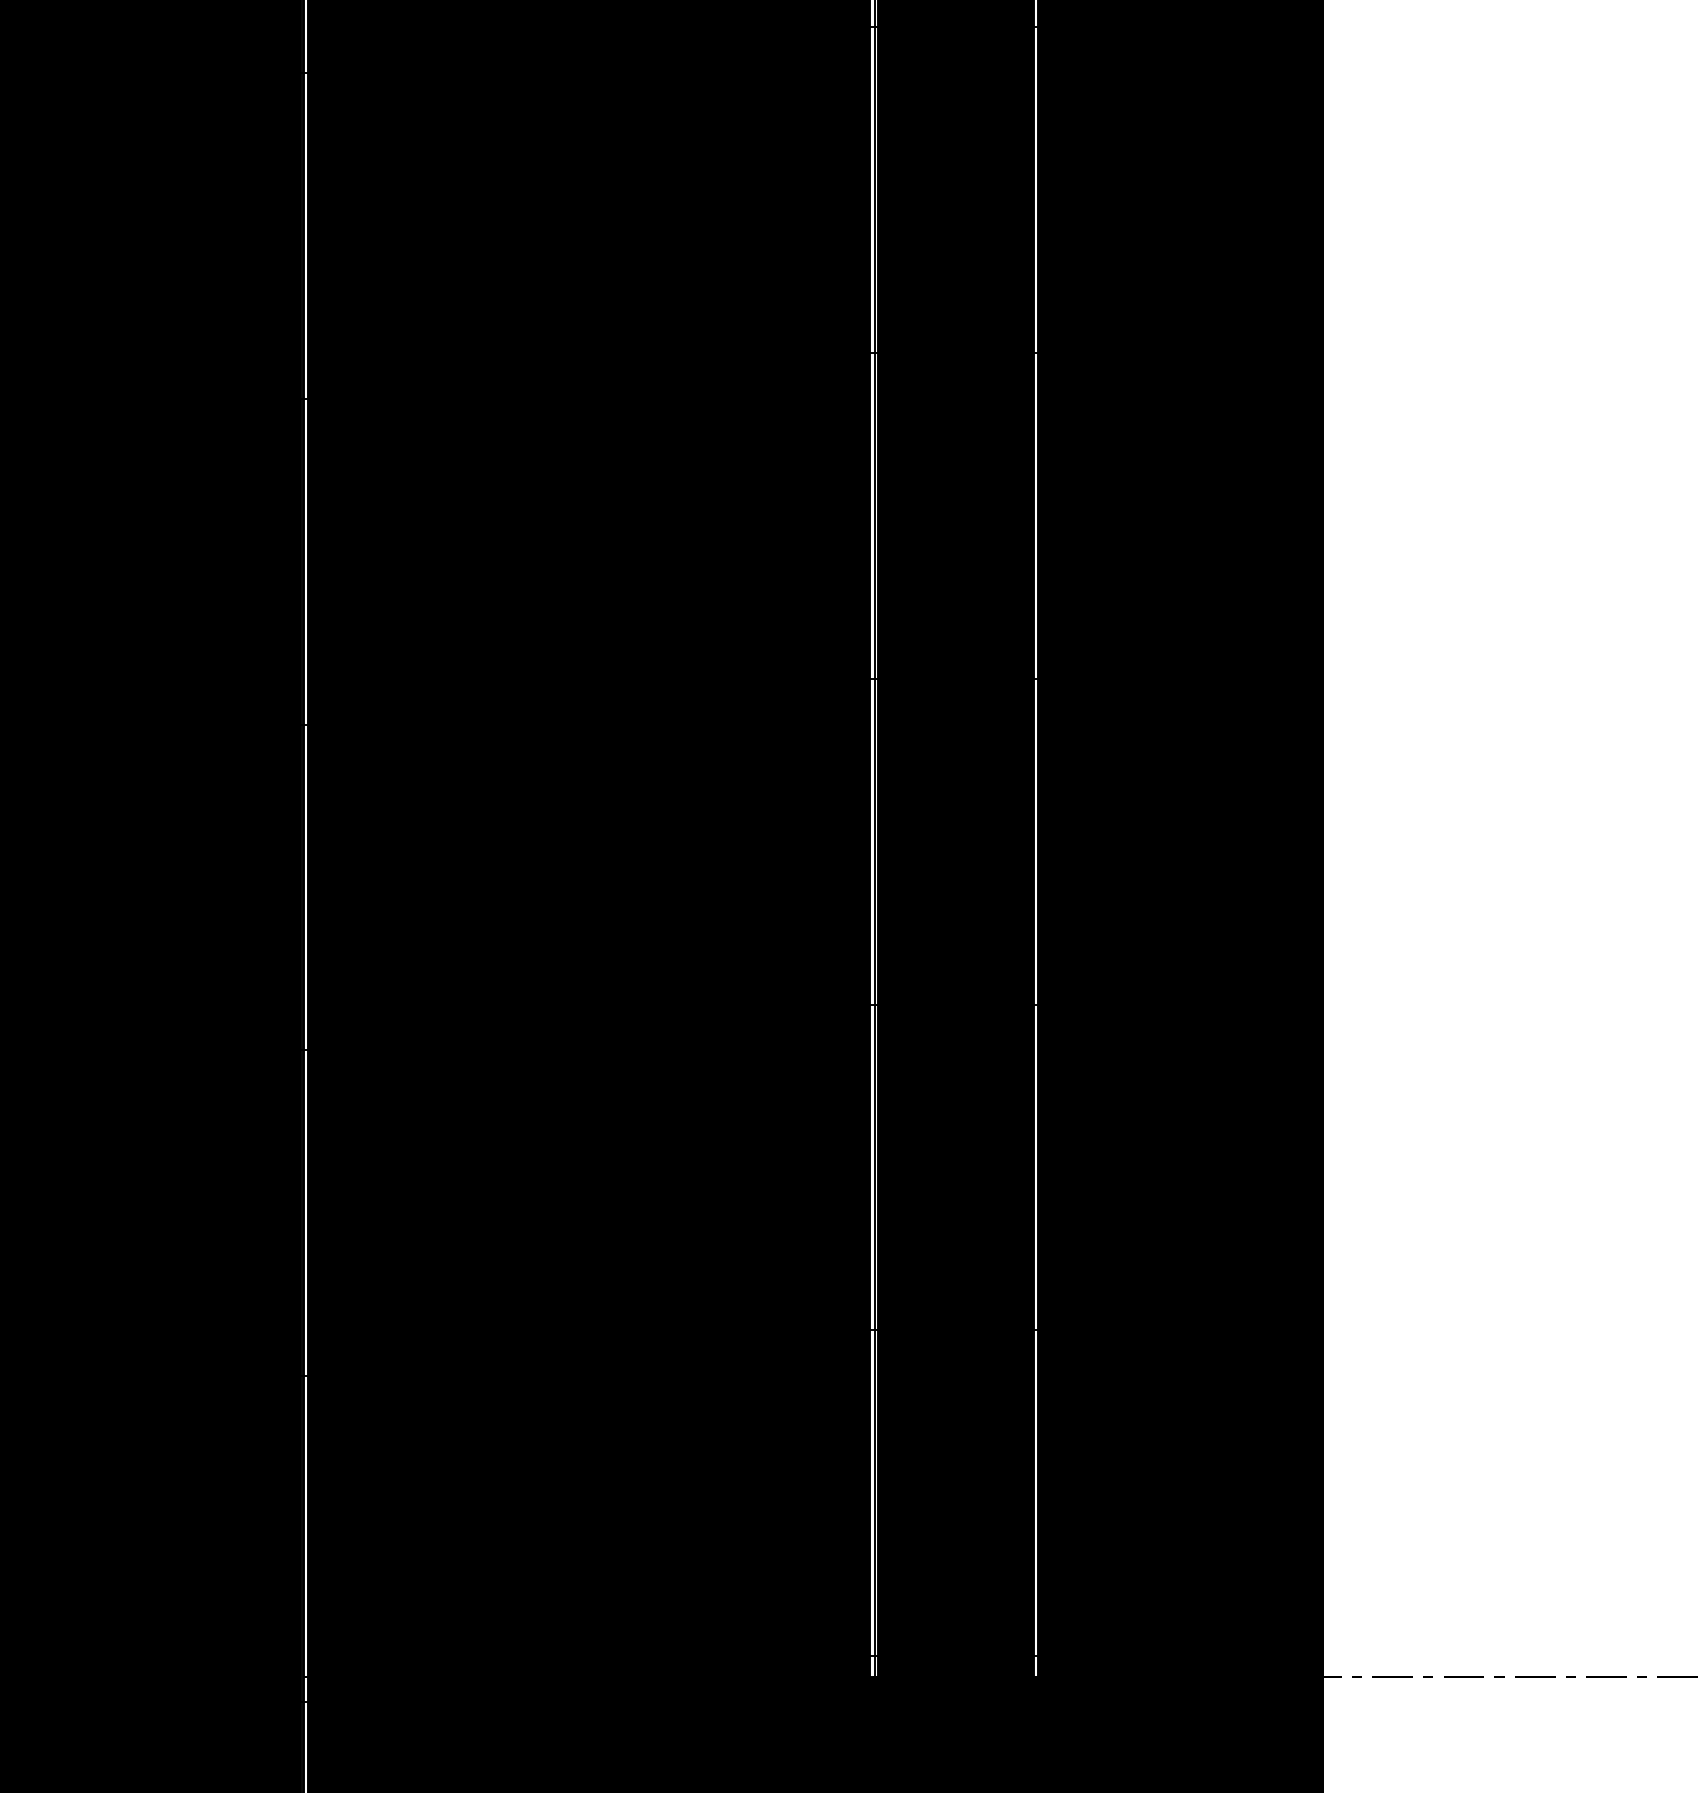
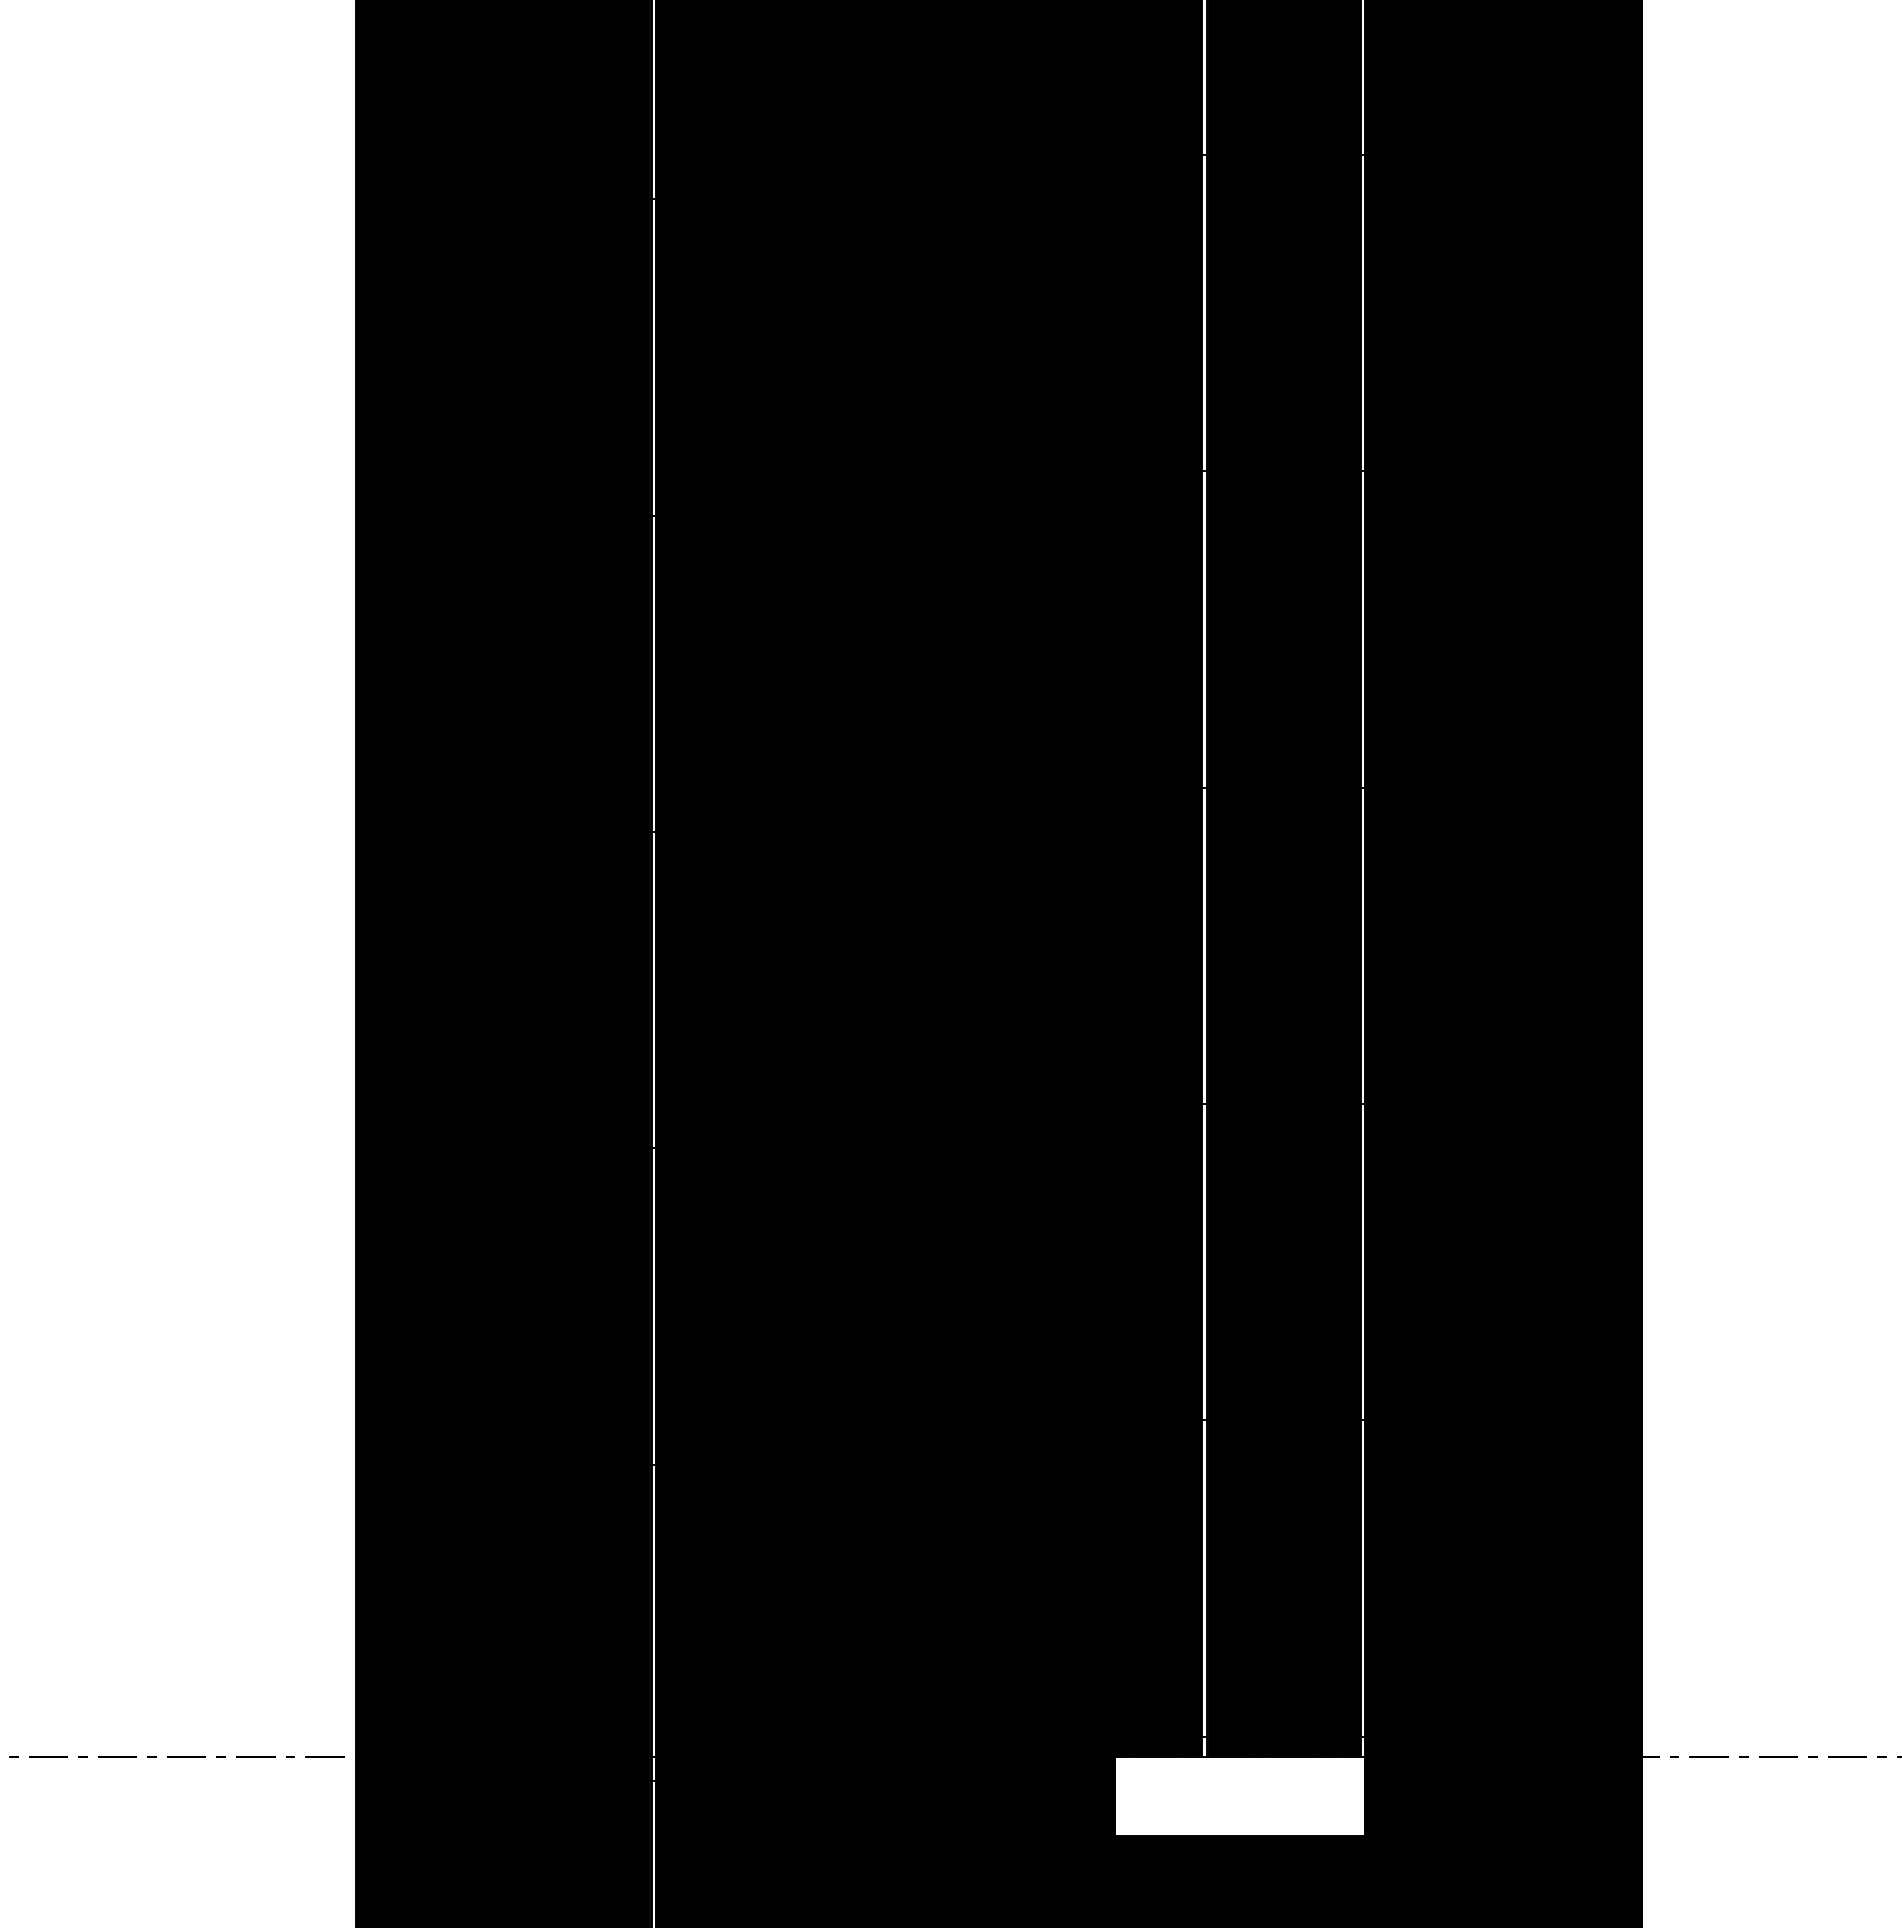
fill: (908, 1716) -> (1239, 1795), removed

